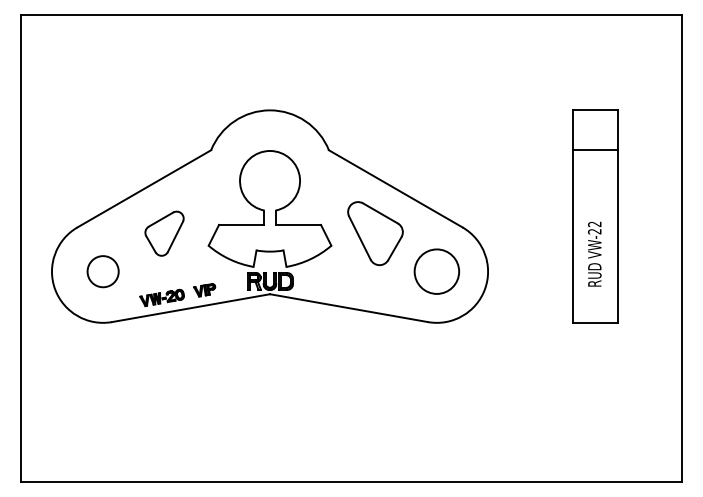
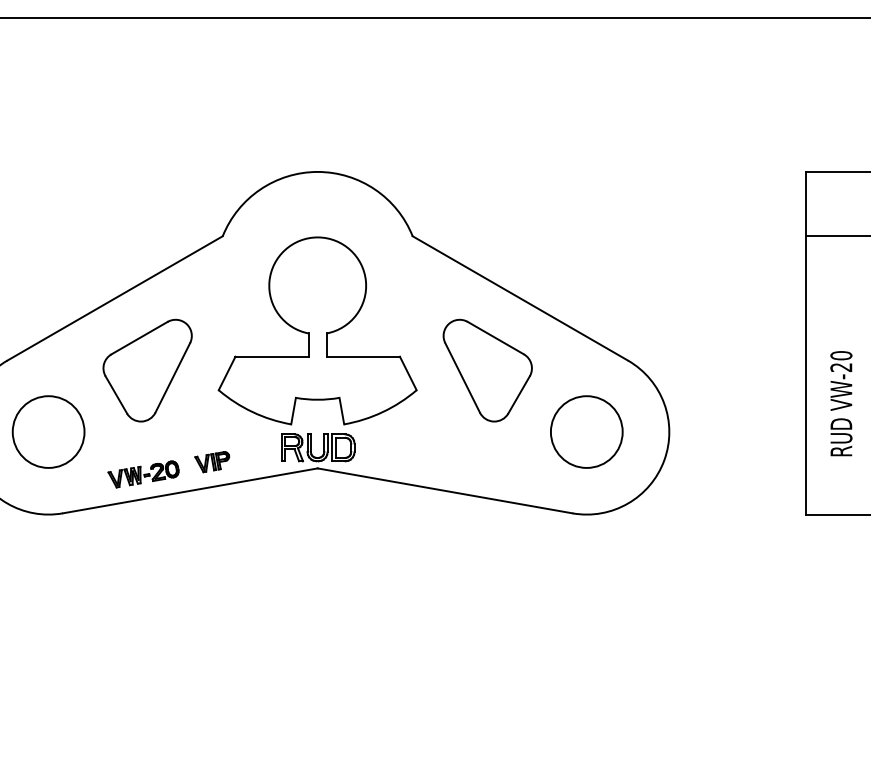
text: (594, 224) -> (840, 355), VW-22 -> VW-20
part: (164, 233) -> (147, 370), size x1.43
circle: (102, 271) -> (47, 431), size x1.43

